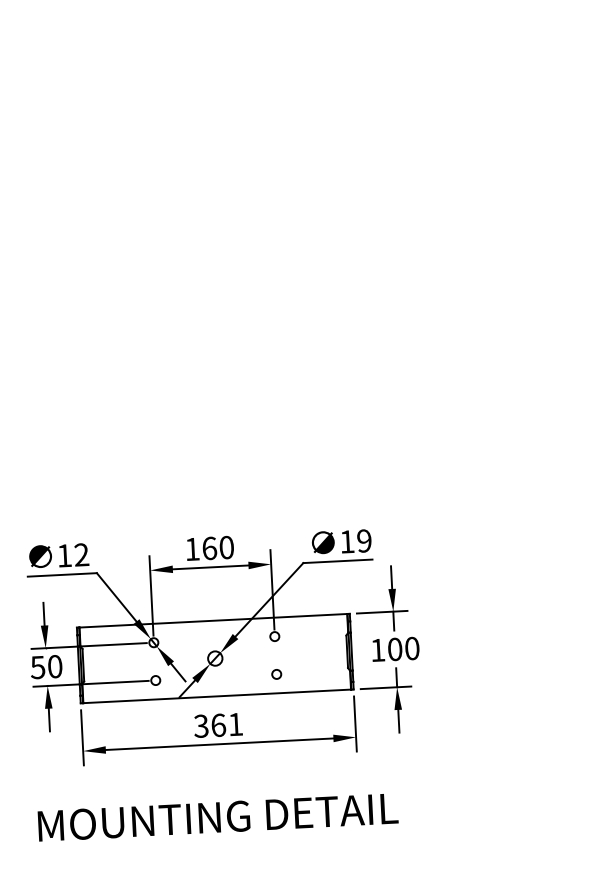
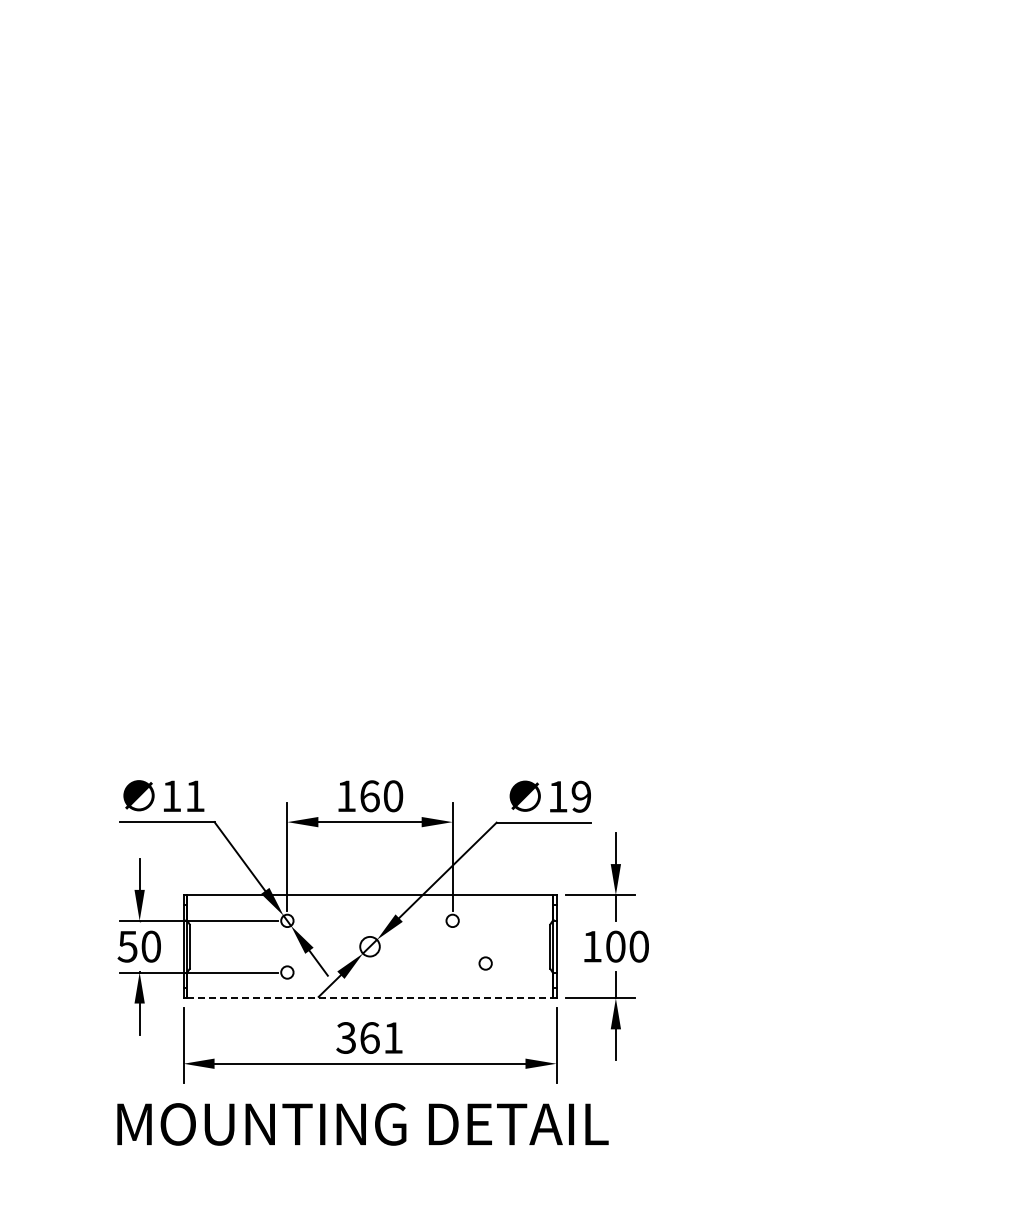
text: (81, 554) -> (194, 795), 12 -> 11
circle: (276, 674) -> (485, 963), moved
line: (217, 696) -> (370, 998), solid -> dashed
text: (217, 817) -> (362, 1124), moved

